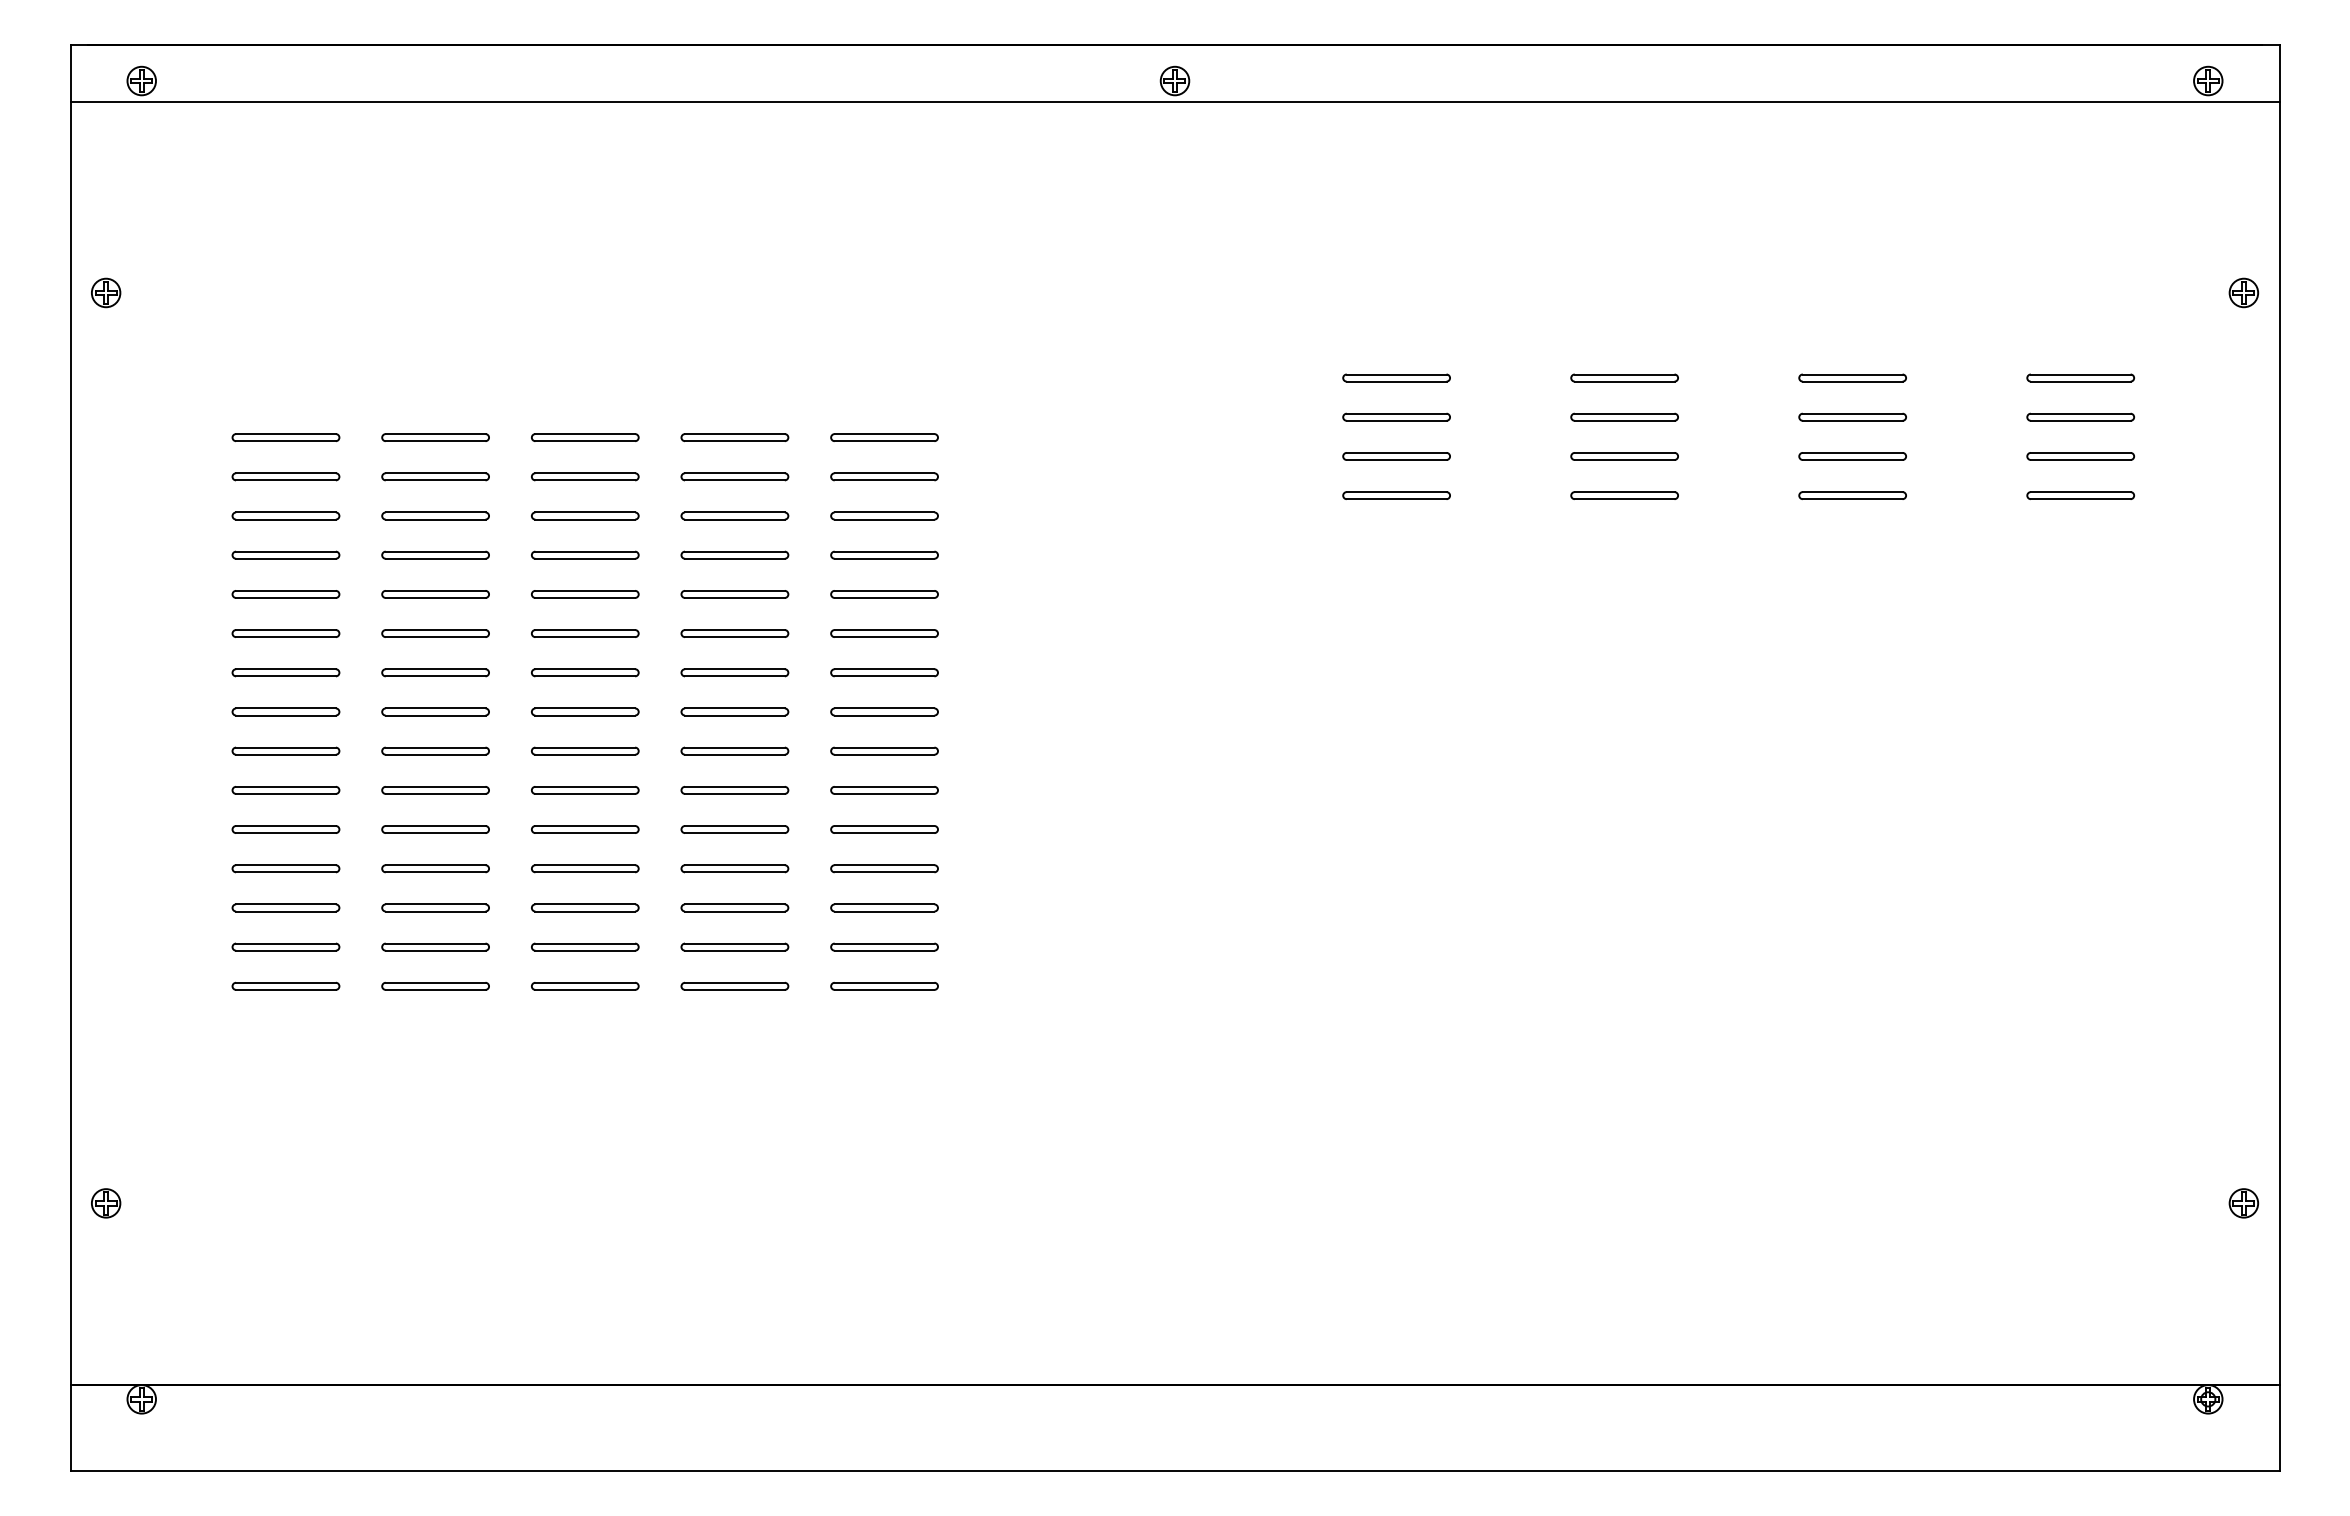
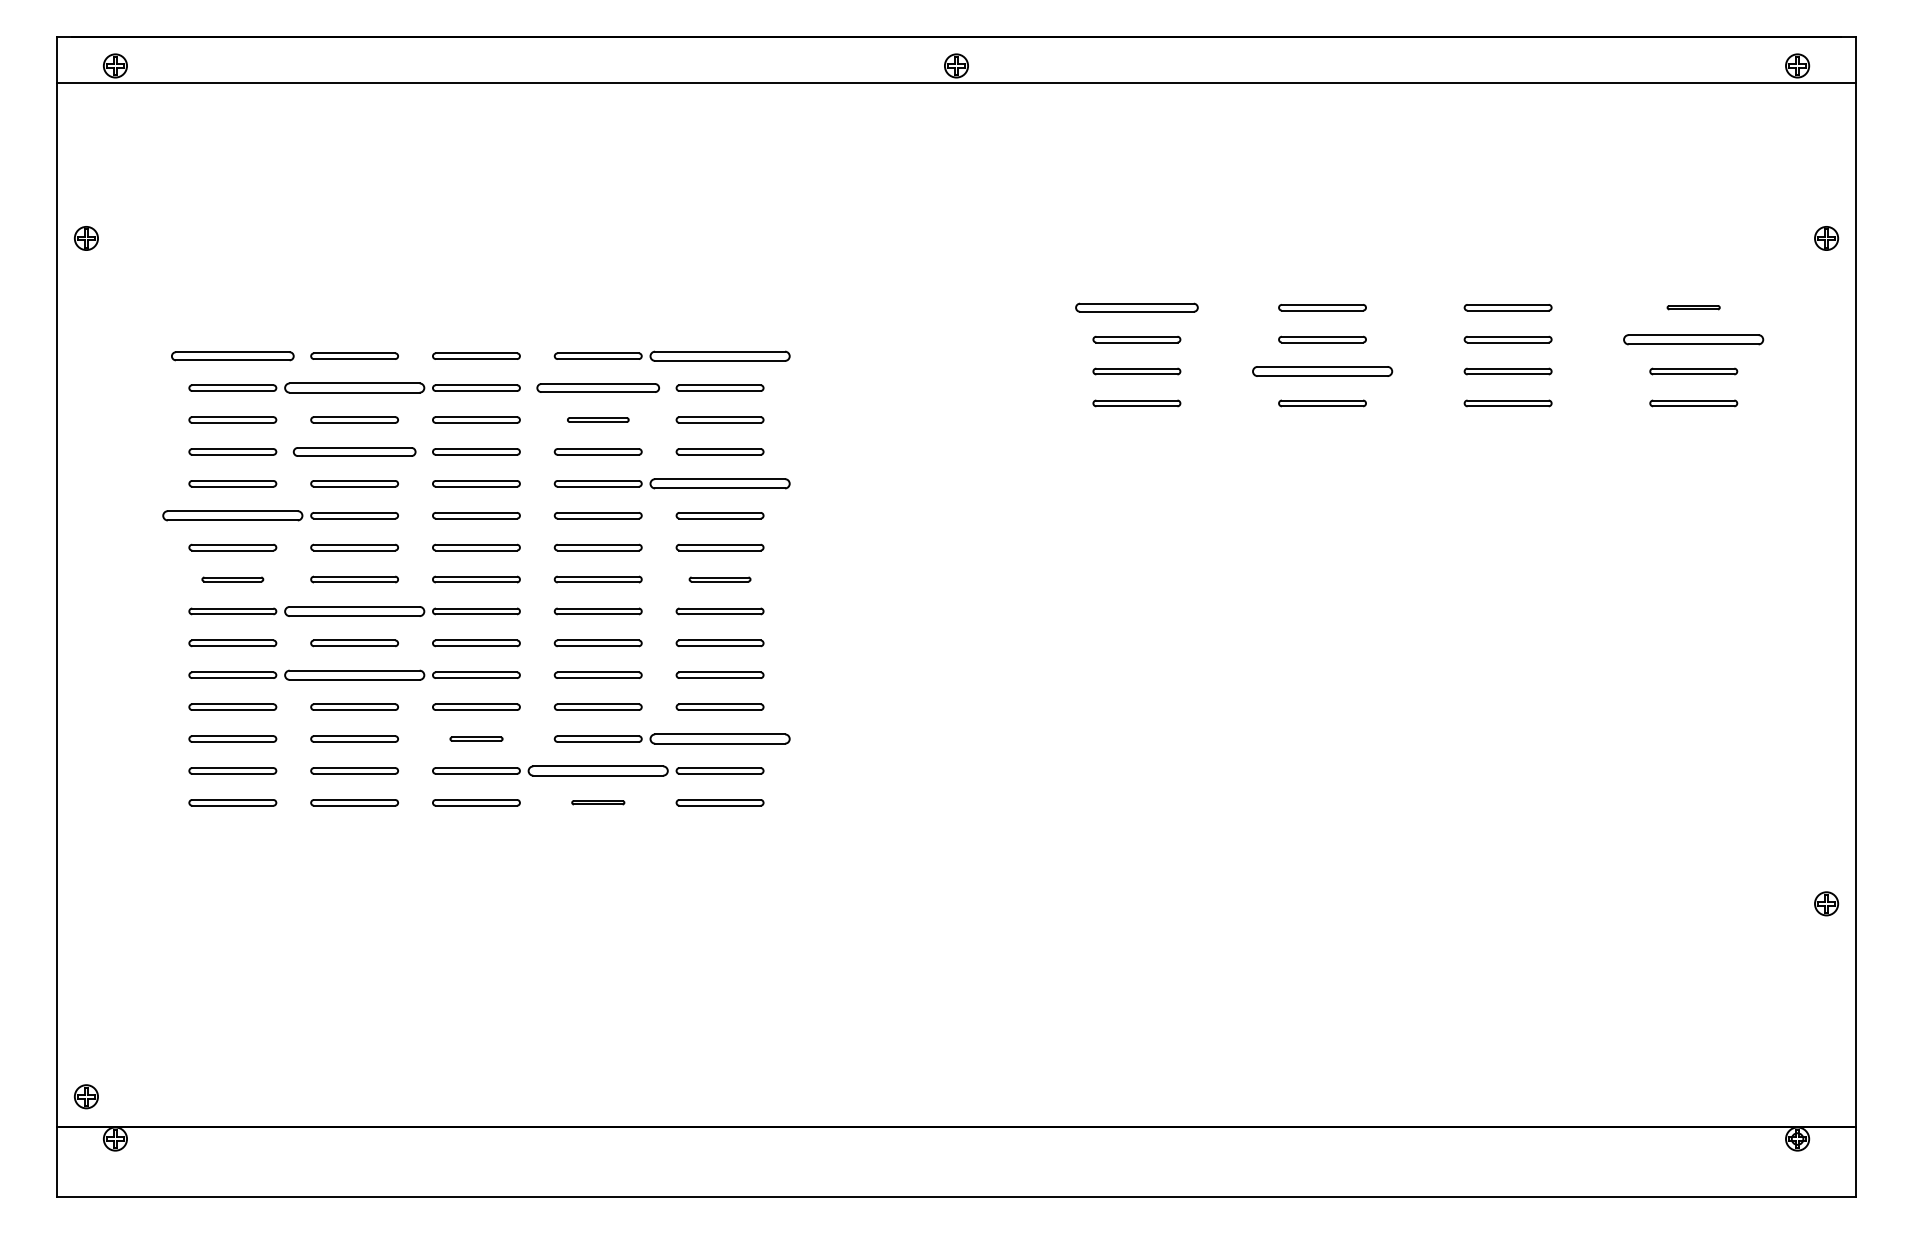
part: (1396, 377) -> (1136, 307), size x1.4
part: (2080, 377) -> (1693, 307), size x0.6
part: (2080, 416) -> (1693, 339), size x1.6
part: (285, 437) -> (232, 356), size x1.4
part: (884, 437) -> (720, 356), size x1.6
part: (1624, 456) -> (1322, 371), size x1.6
part: (435, 476) -> (354, 387), size x1.6
part: (734, 476) -> (597, 387), size x1.4
part: (734, 515) -> (597, 419), size x0.7
part: (435, 554) -> (354, 451), size x1.4
part: (884, 594) -> (720, 483), size x1.6
part: (285, 633) -> (232, 515), size x1.6
part: (285, 711) -> (232, 579), size x0.7
part: (884, 711) -> (720, 579), size x0.7
part: (435, 750) -> (354, 610), size x1.6
part: (435, 829) -> (354, 675), size x1.6
part: (585, 907) -> (476, 738), size x0.6
part: (884, 907) -> (720, 738), size x1.6
part: (734, 946) -> (597, 770), size x1.6
part: (734, 985) -> (597, 802), size x0.6
part: (106, 1203) -> (86, 1096), moved
part: (2243, 1203) -> (1826, 903), moved

